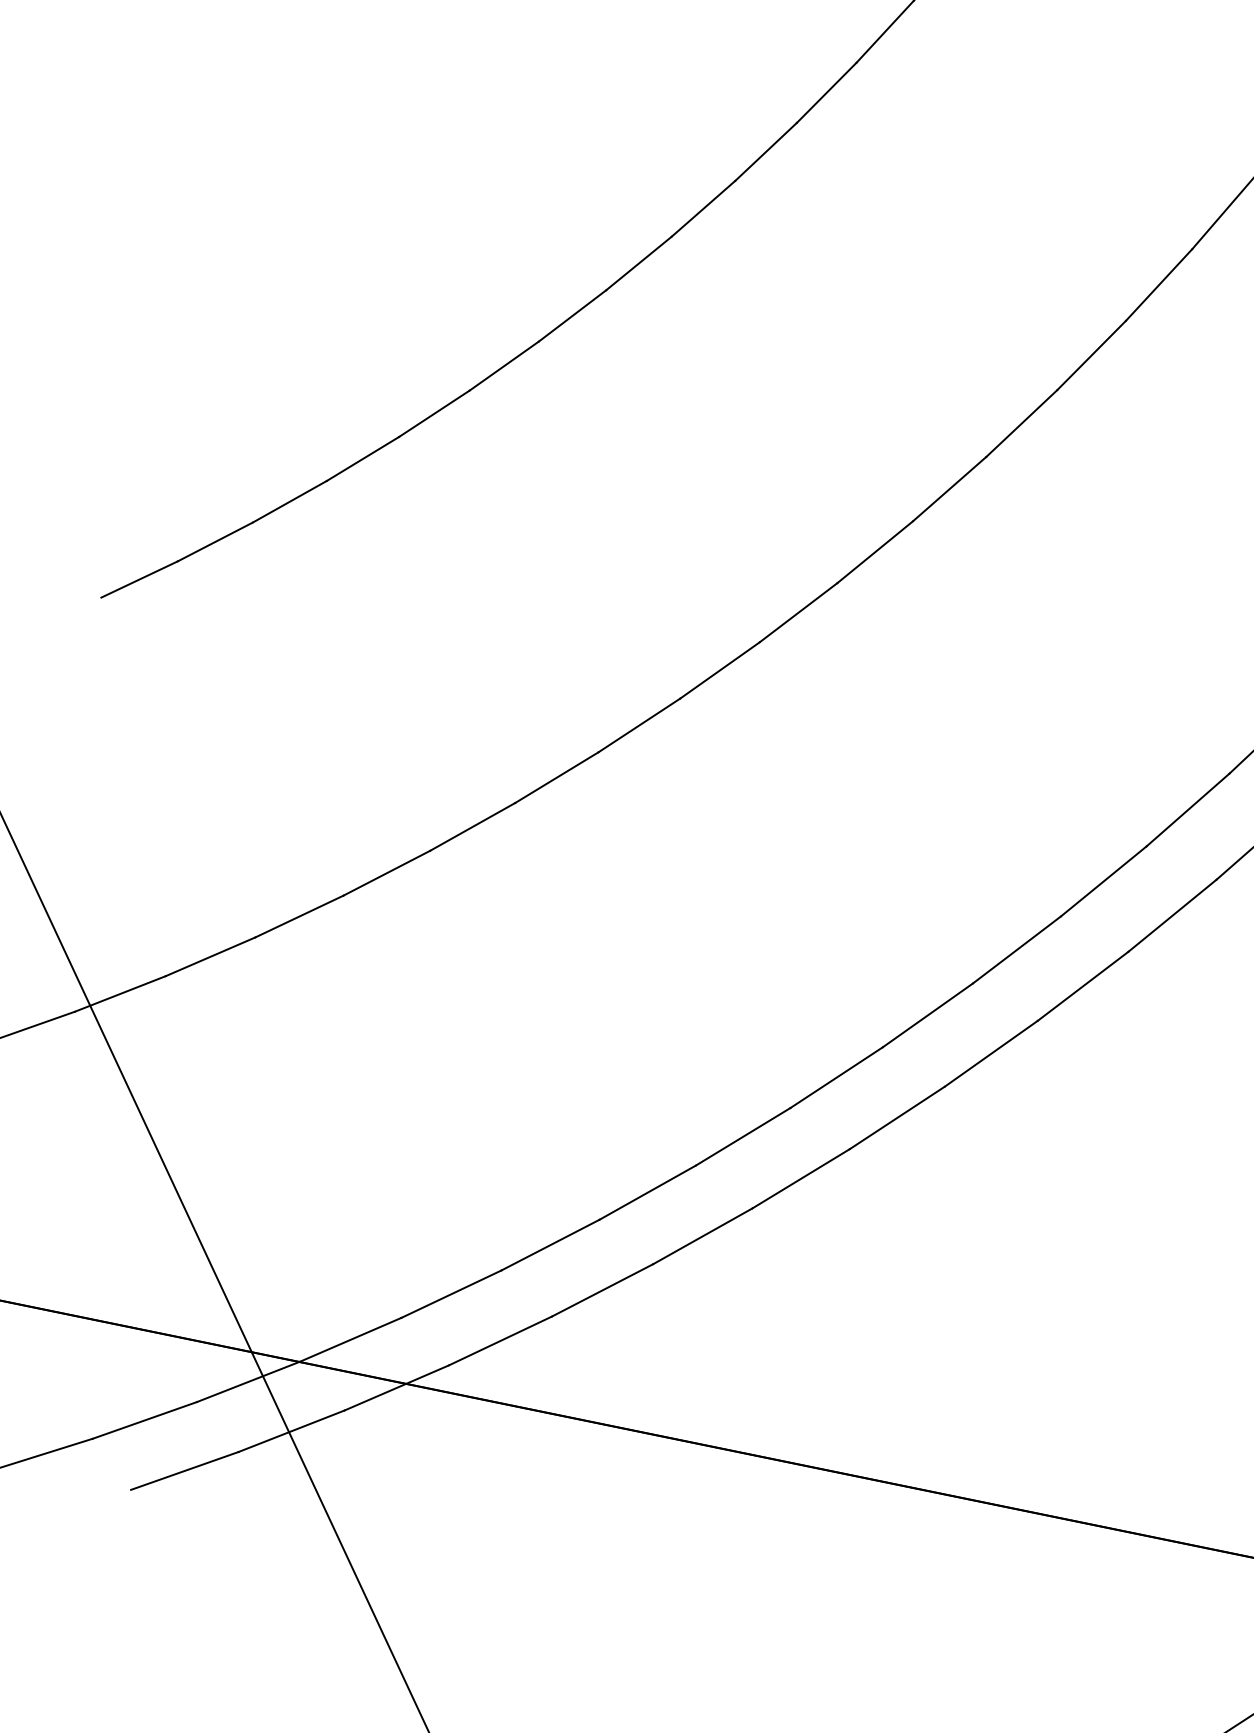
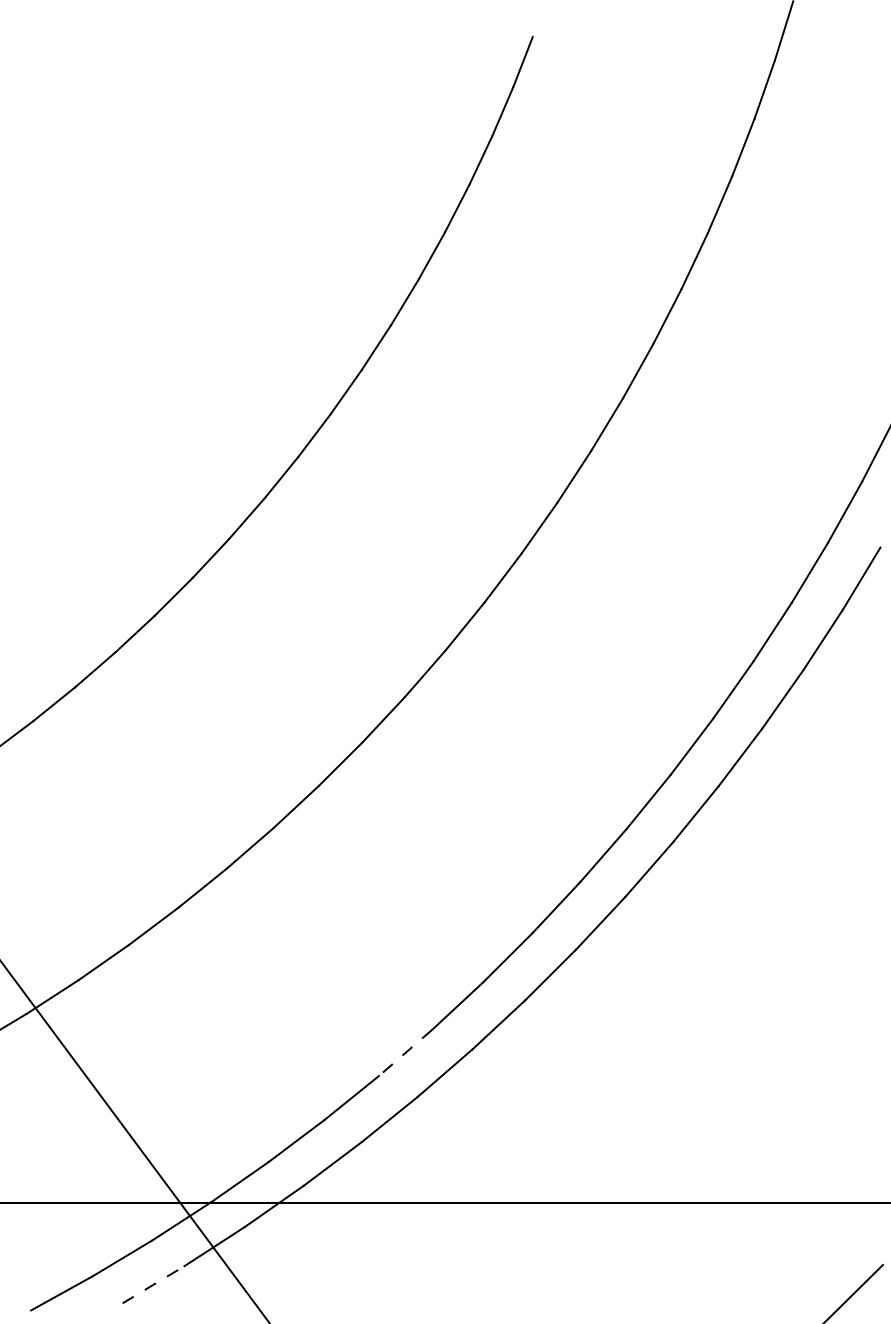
line: (647, 1193) -> (405, 1053), solid -> dashed
line: (184, 1470) -> (153, 1284), solid -> dashed

